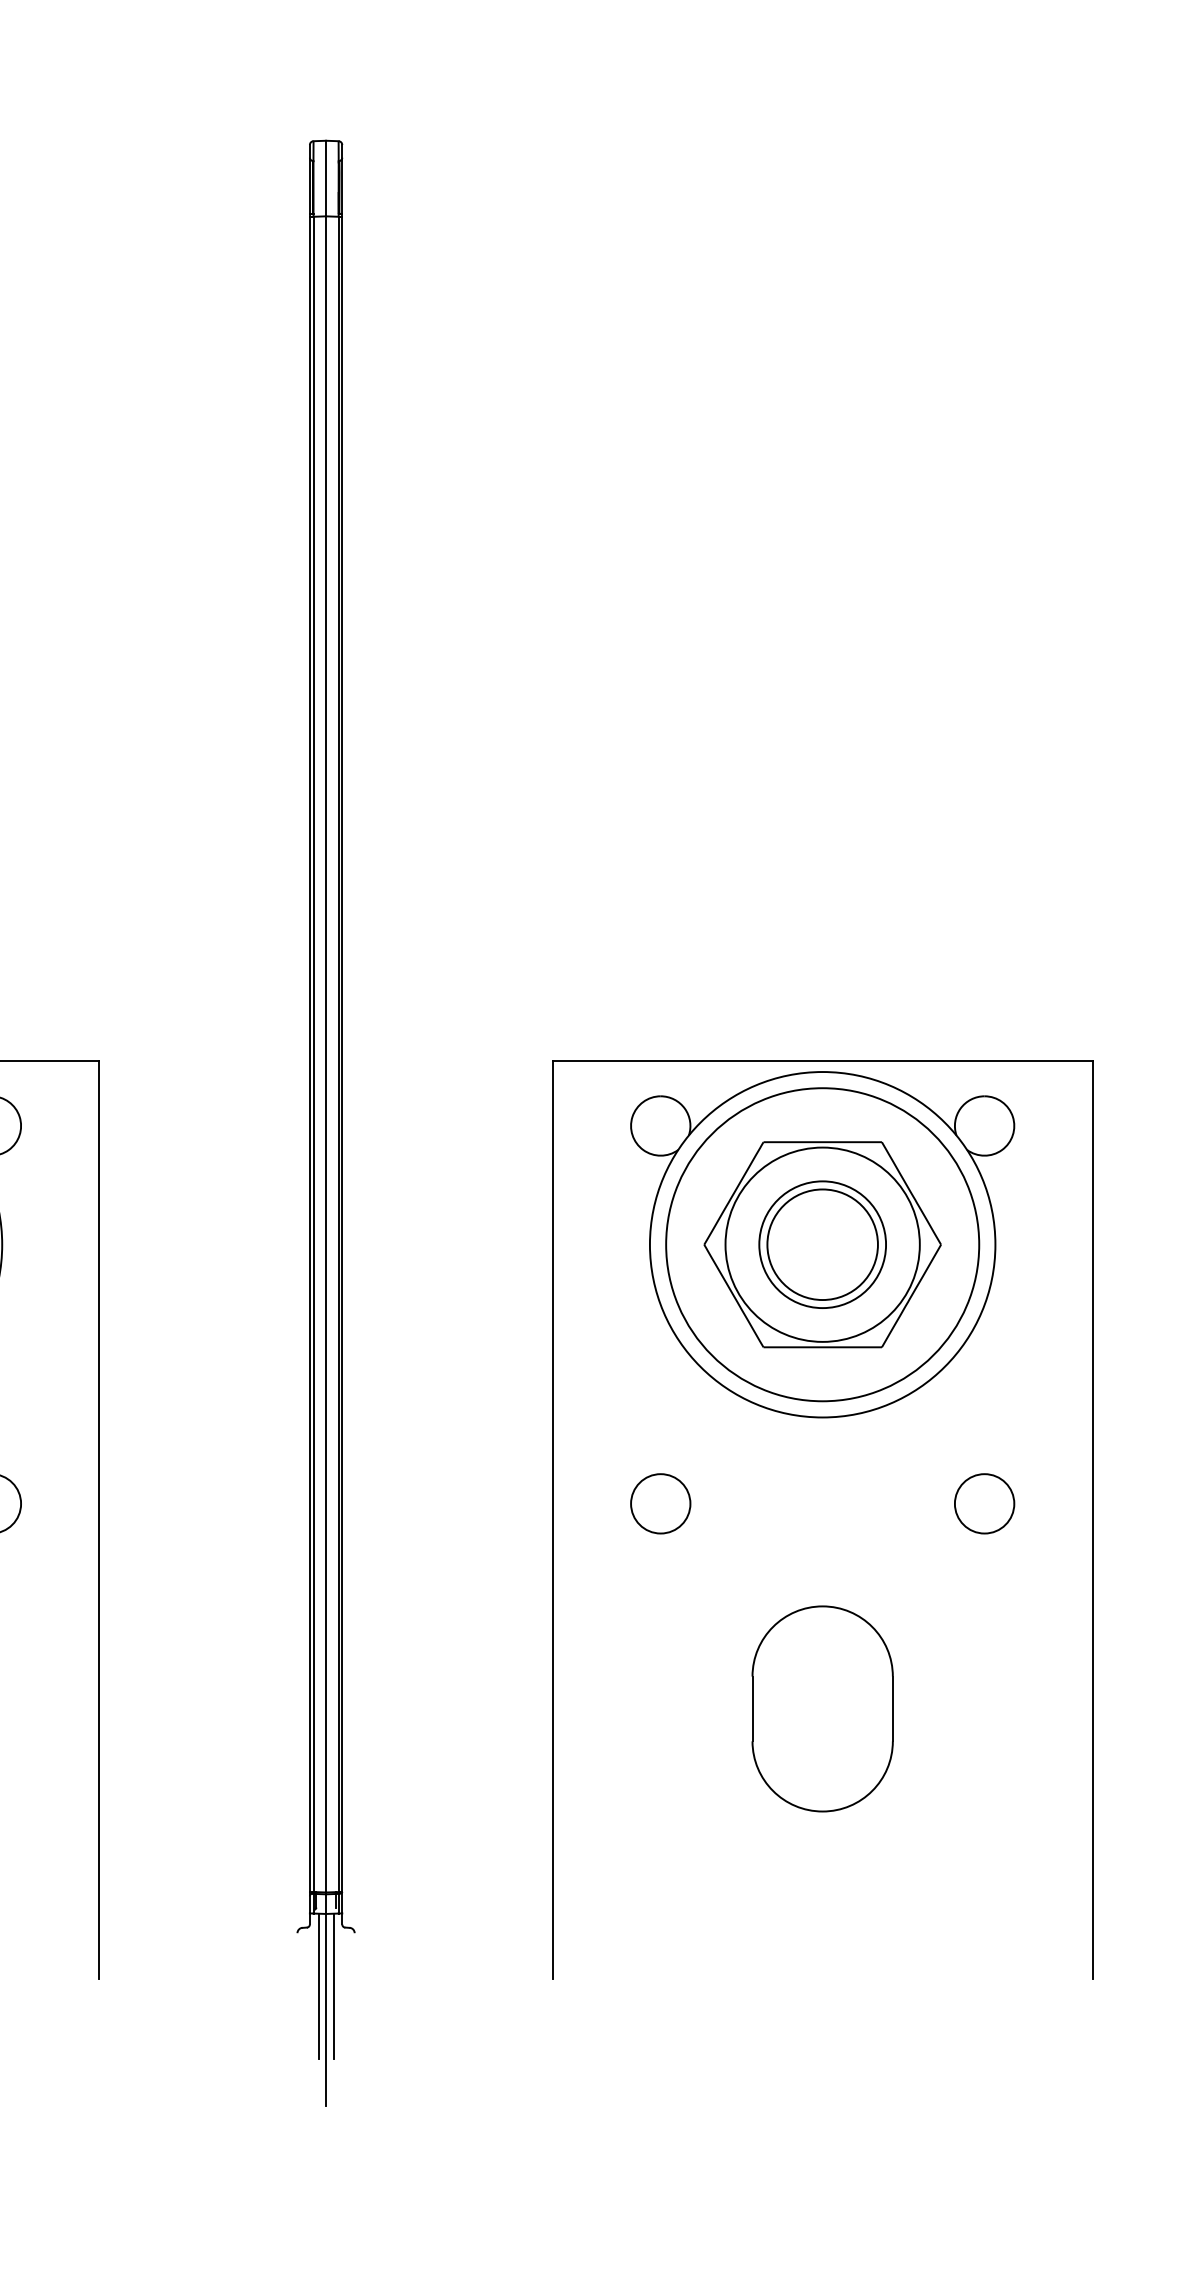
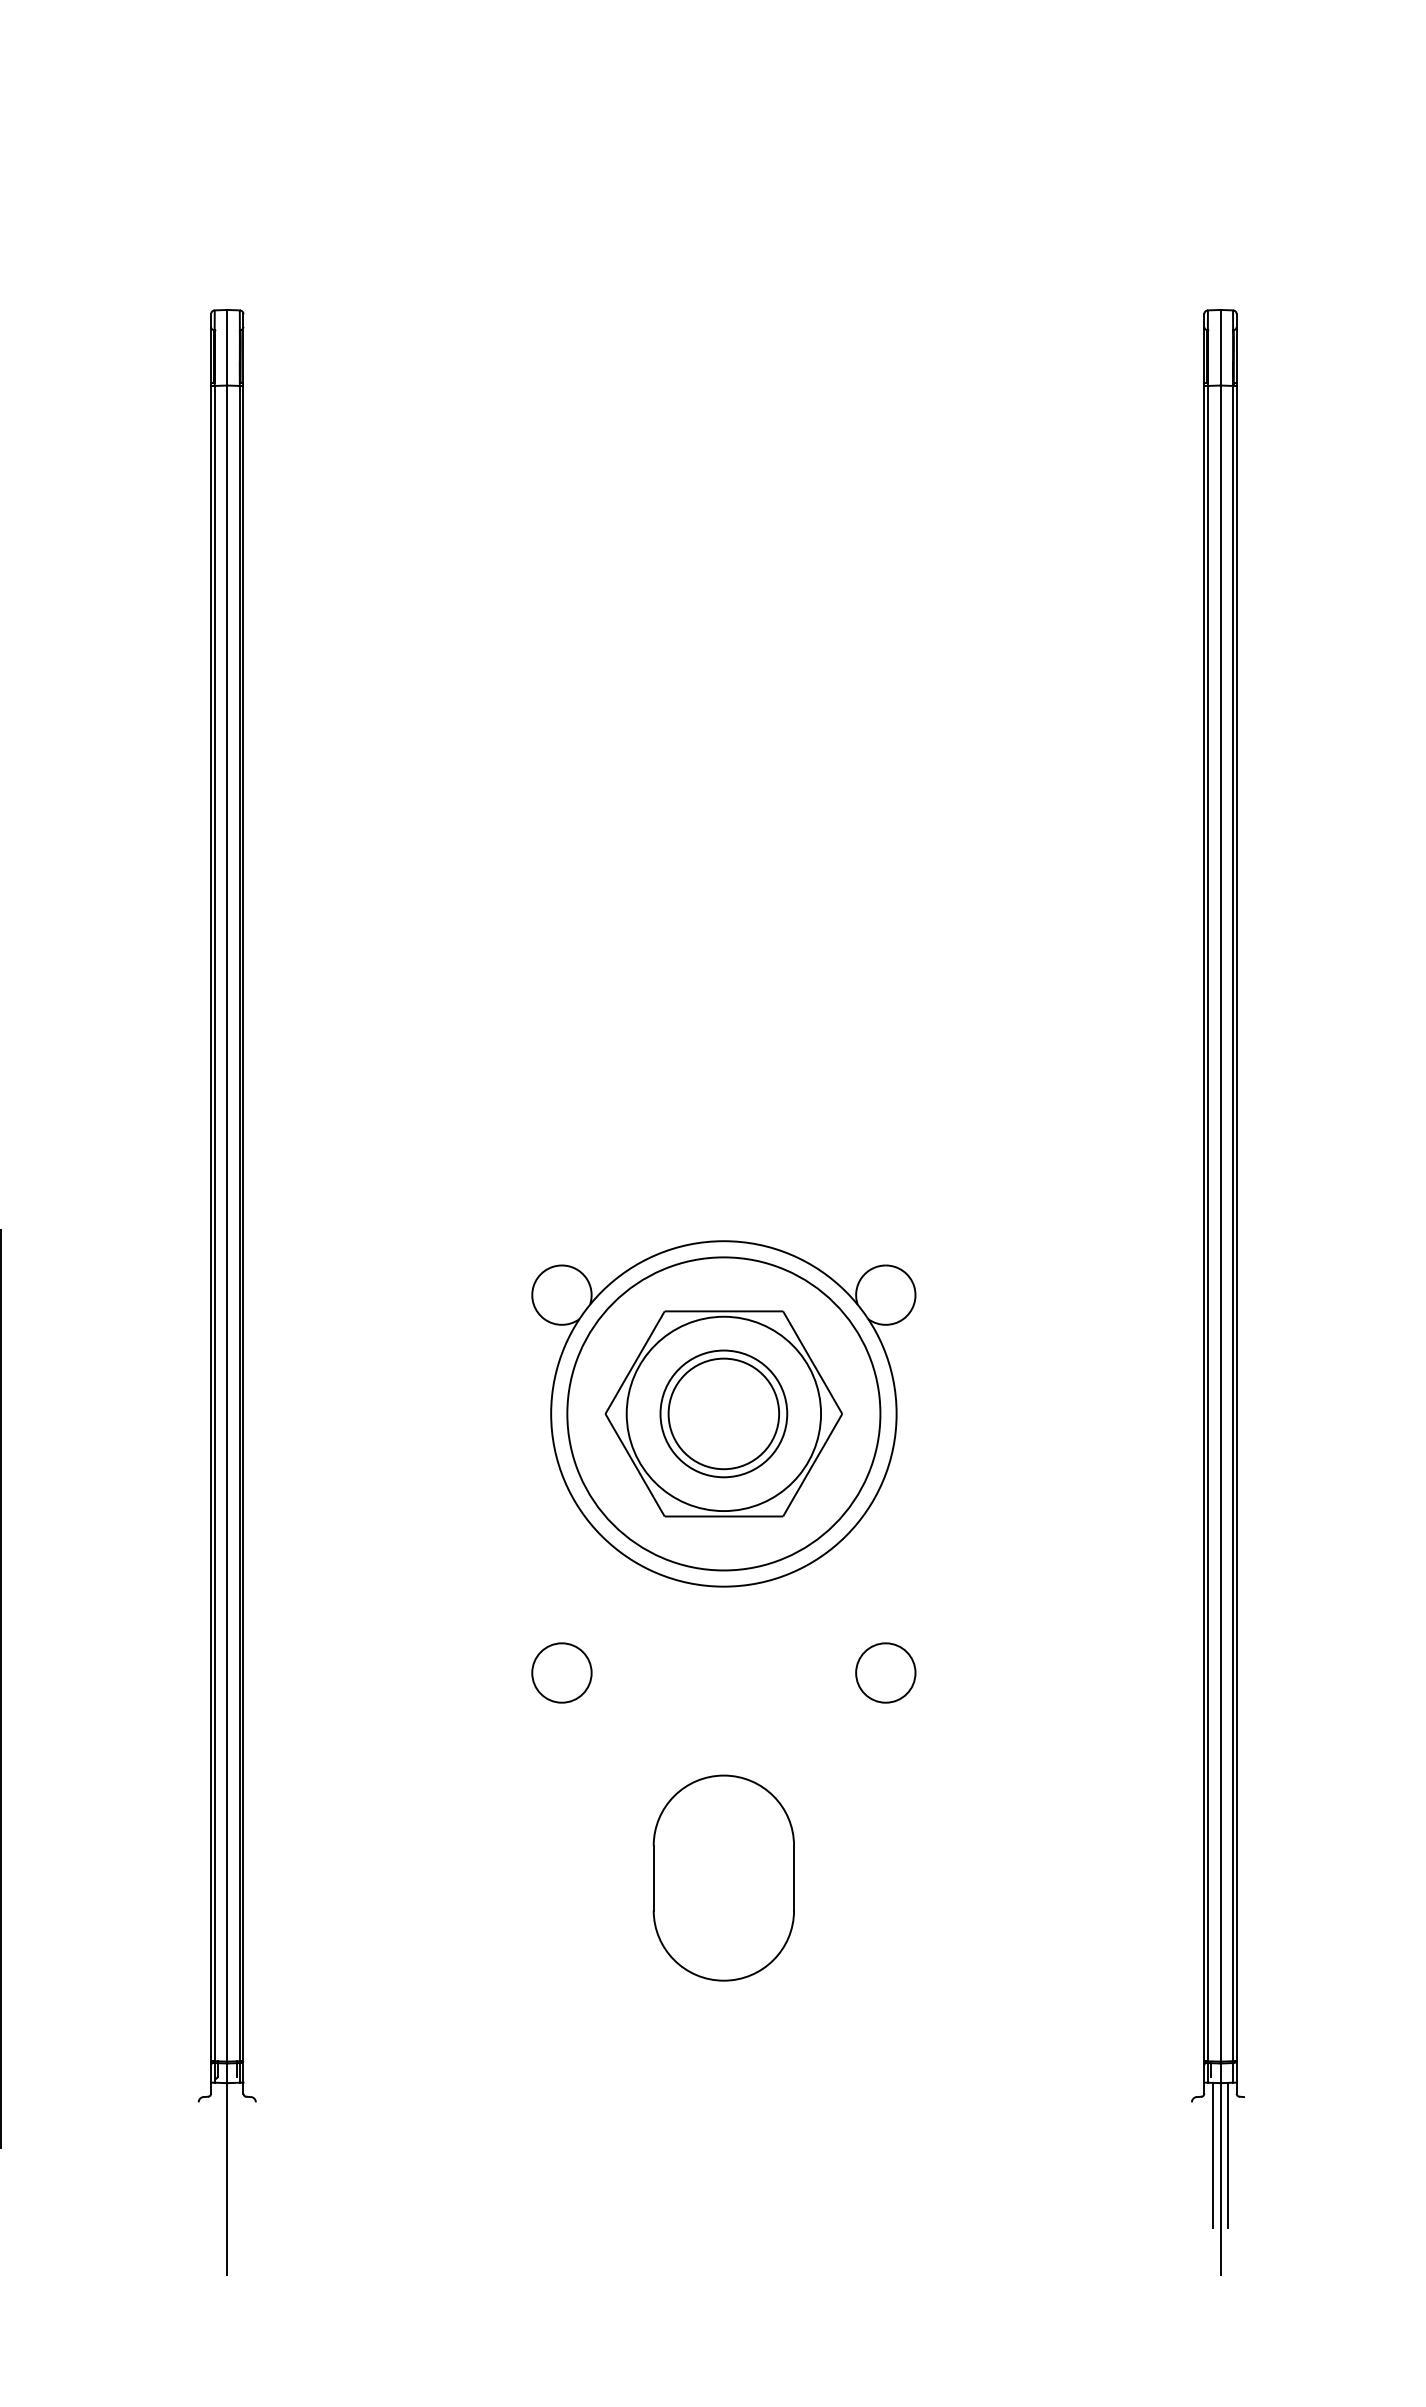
part: (553, 1519) -> (454, 1688), removed
line: (318, 1985) -> (219, 2154), removed
line: (333, 1985) -> (234, 2154), removed

